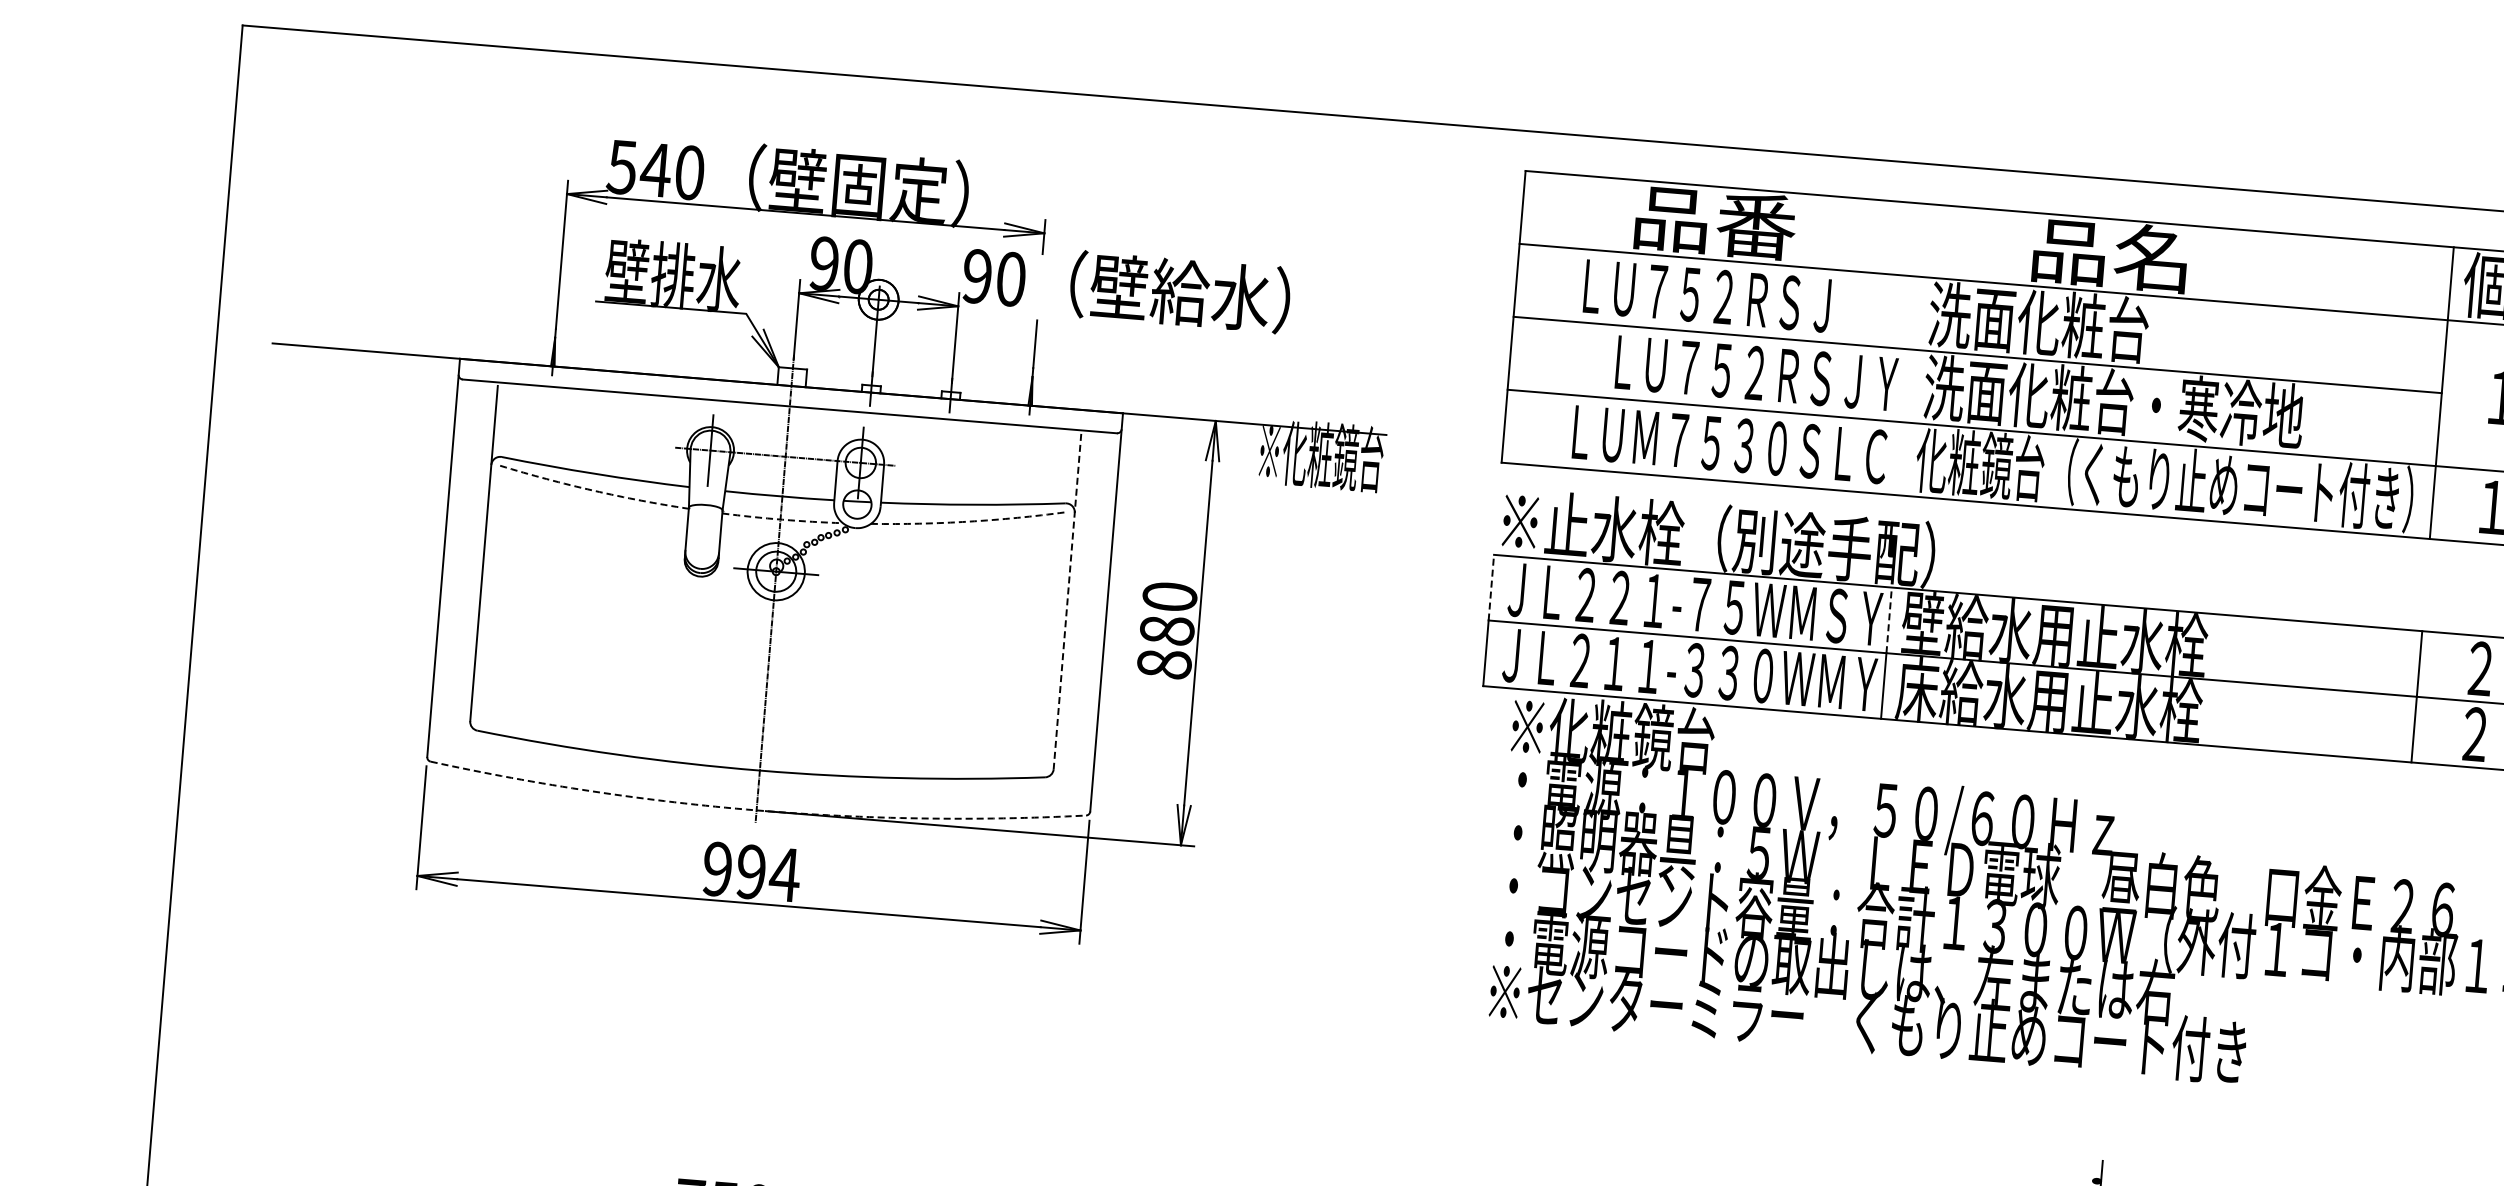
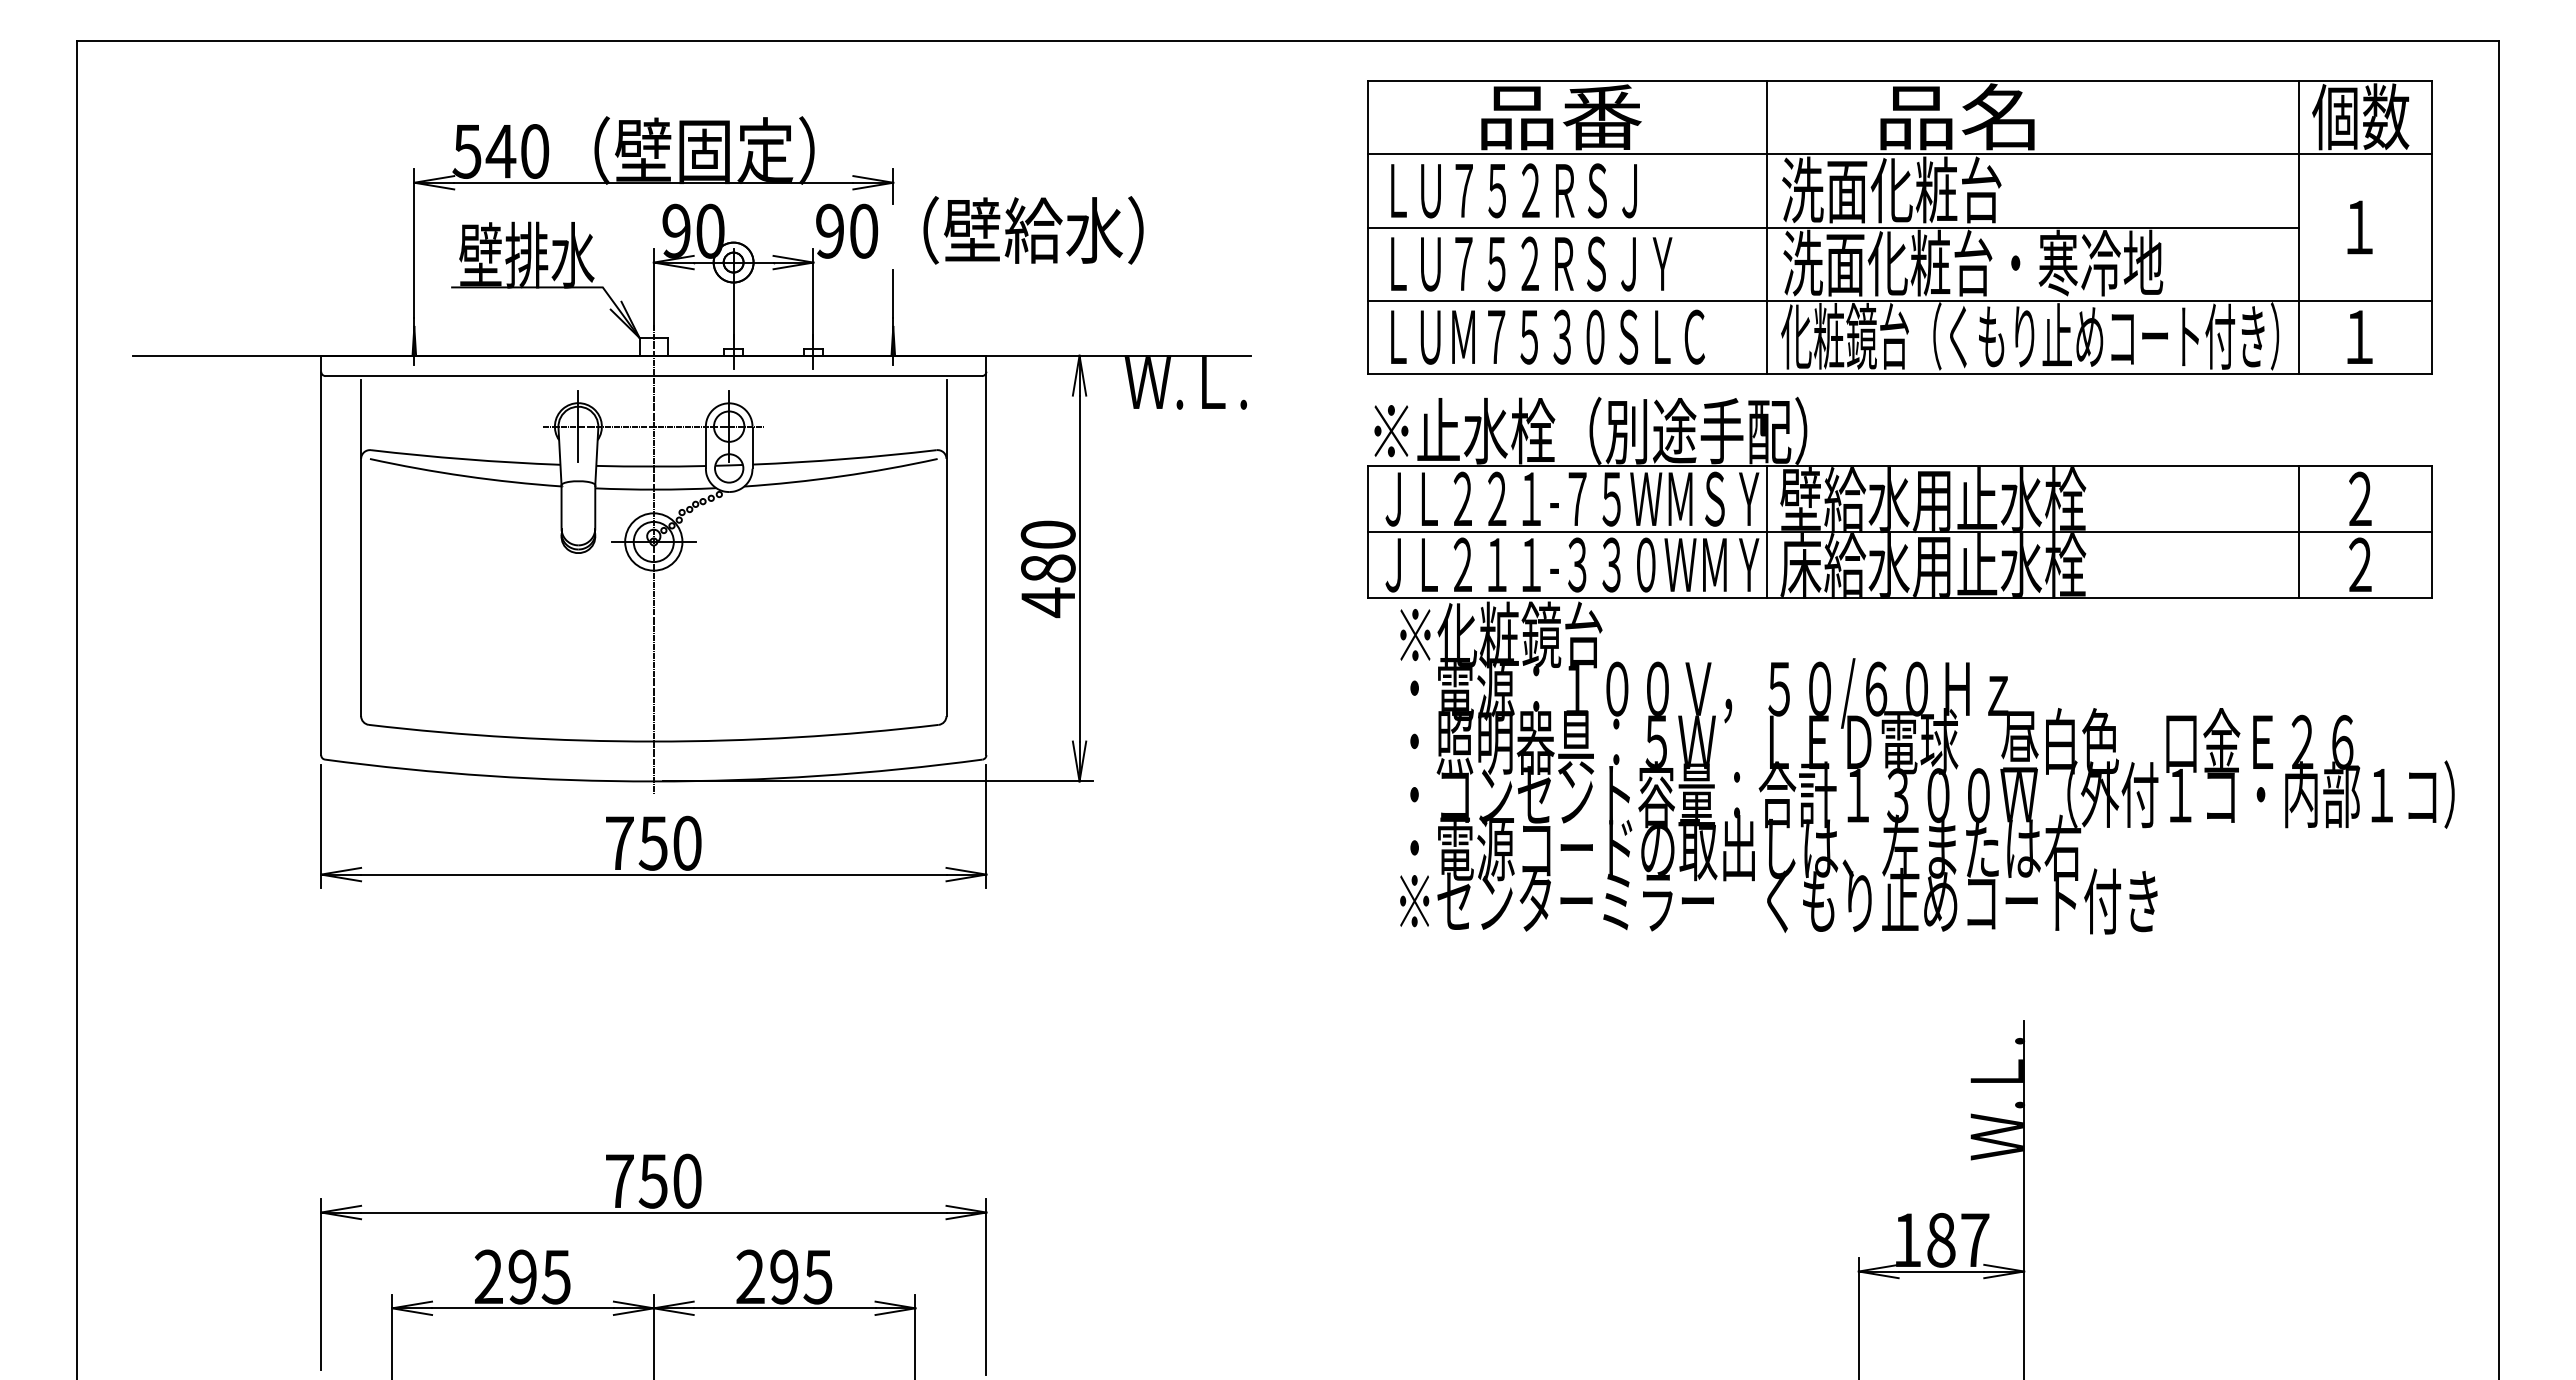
text: (1706, 295) -> (1513, 190), moved
line: (1910, 349) -> (1766, 227), added
text: (1756, 372) -> (1531, 263), moved
text: (1729, 443) -> (1547, 336), moved
text: (1320, 454) -> (1186, 380), ※化粧鏡台 -> Ｗ.Ｌ.
arc: (593, 491) -> (465, 476), dashed -> solid
arc: (782, 519) -> (655, 489), dashed -> solid
arc: (968, 521) -> (841, 476), dashed -> solid
line: (1491, 587) -> (1367, 499), dashed -> solid
line: (1067, 602) -> (946, 548), dashed -> solid
line: (1888, 620) -> (1766, 499), dashed -> solid
text: (1164, 664) -> (1048, 602), 880 -> 480
arc: (756, 810) -> (653, 781), dashed -> solid
text: (751, 871) -> (653, 842), 994 -> 750

